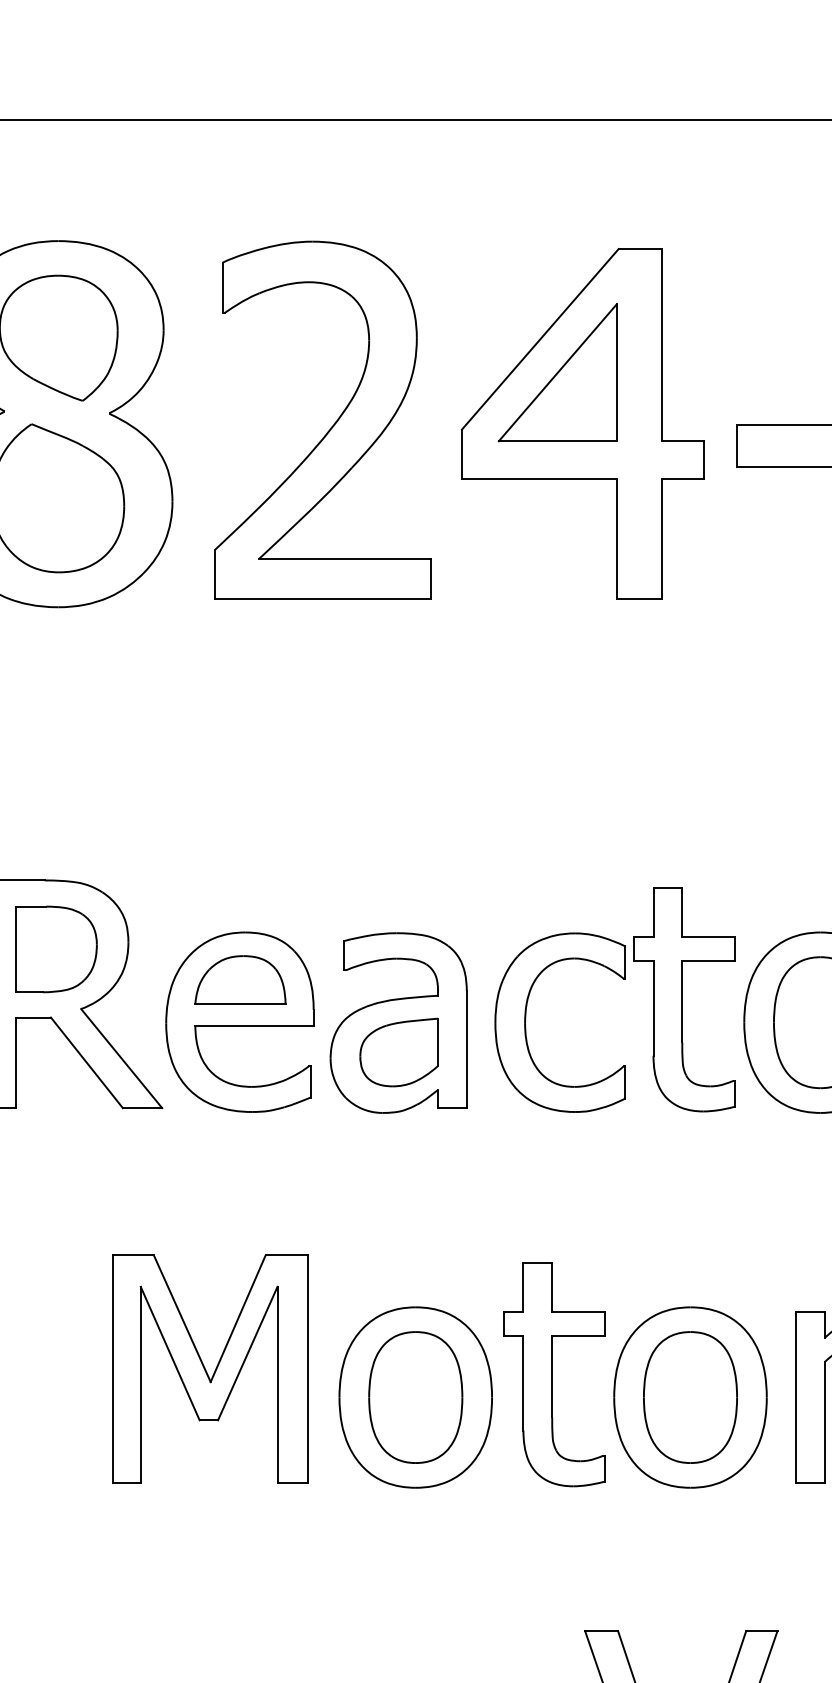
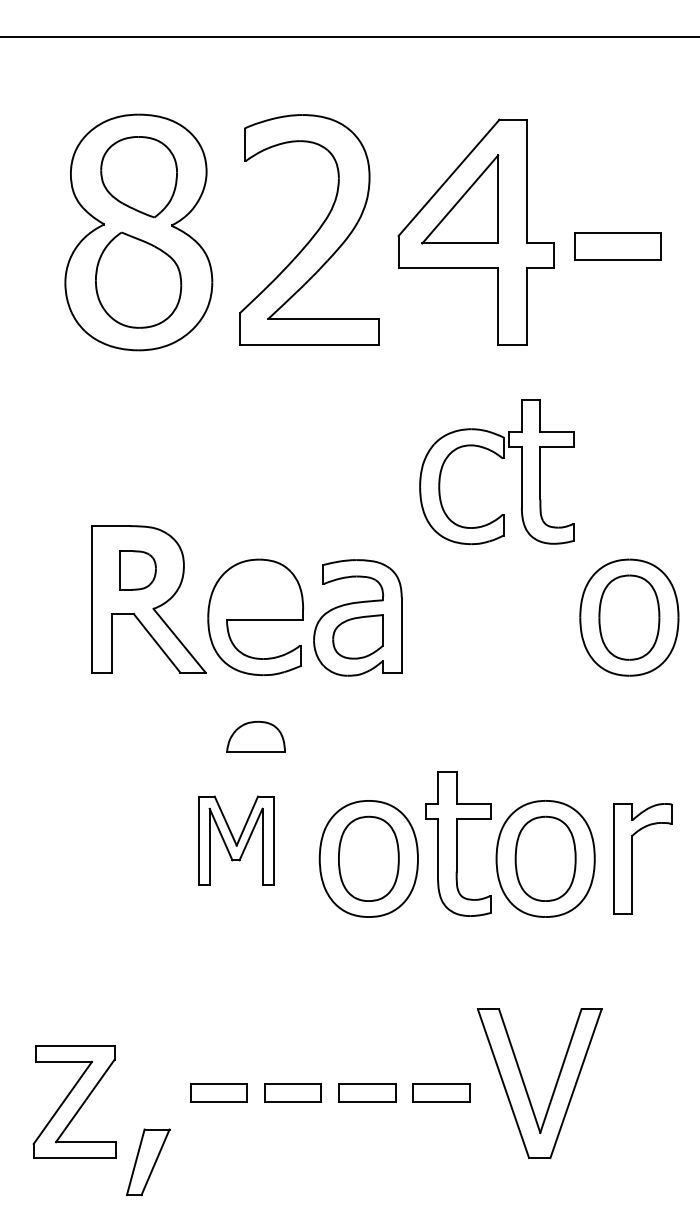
part: (56, 949) -> (137, 570), size x0.7
part: (239, 978) -> (255, 736), moved
part: (621, 978) -> (501, 458), moved
part: (210, 1368) -> (236, 840), size x0.6

